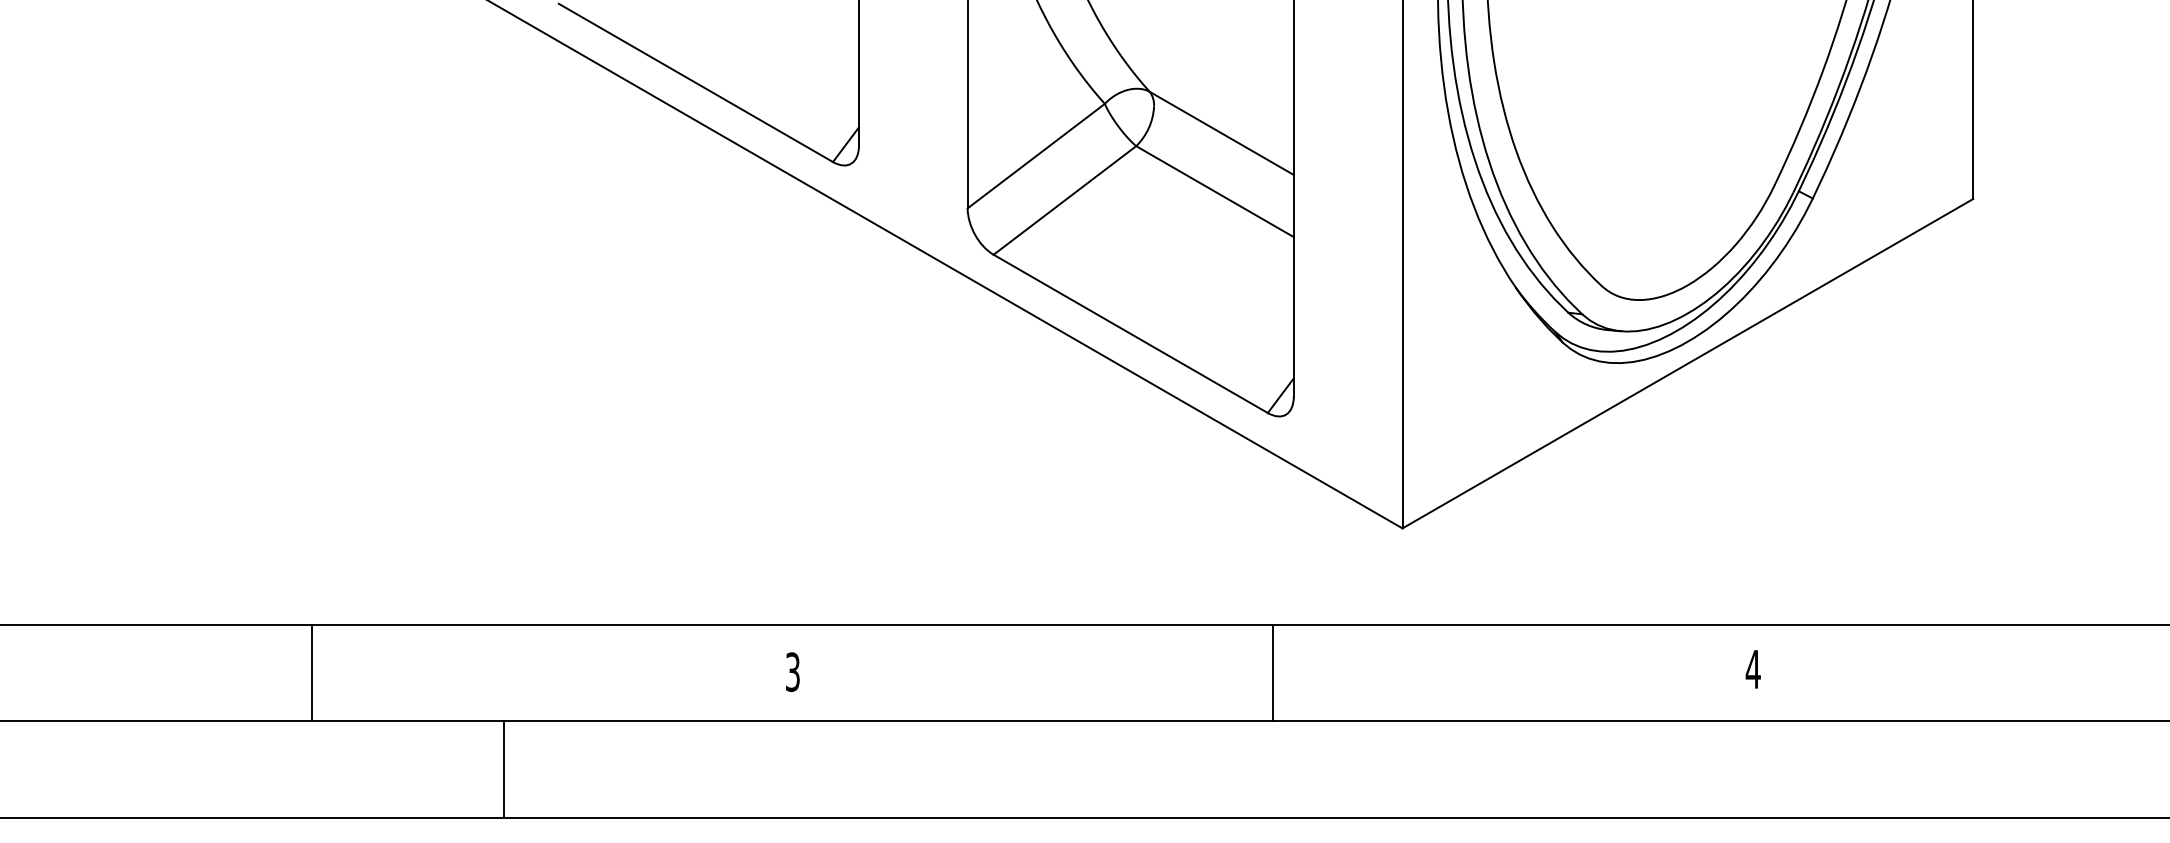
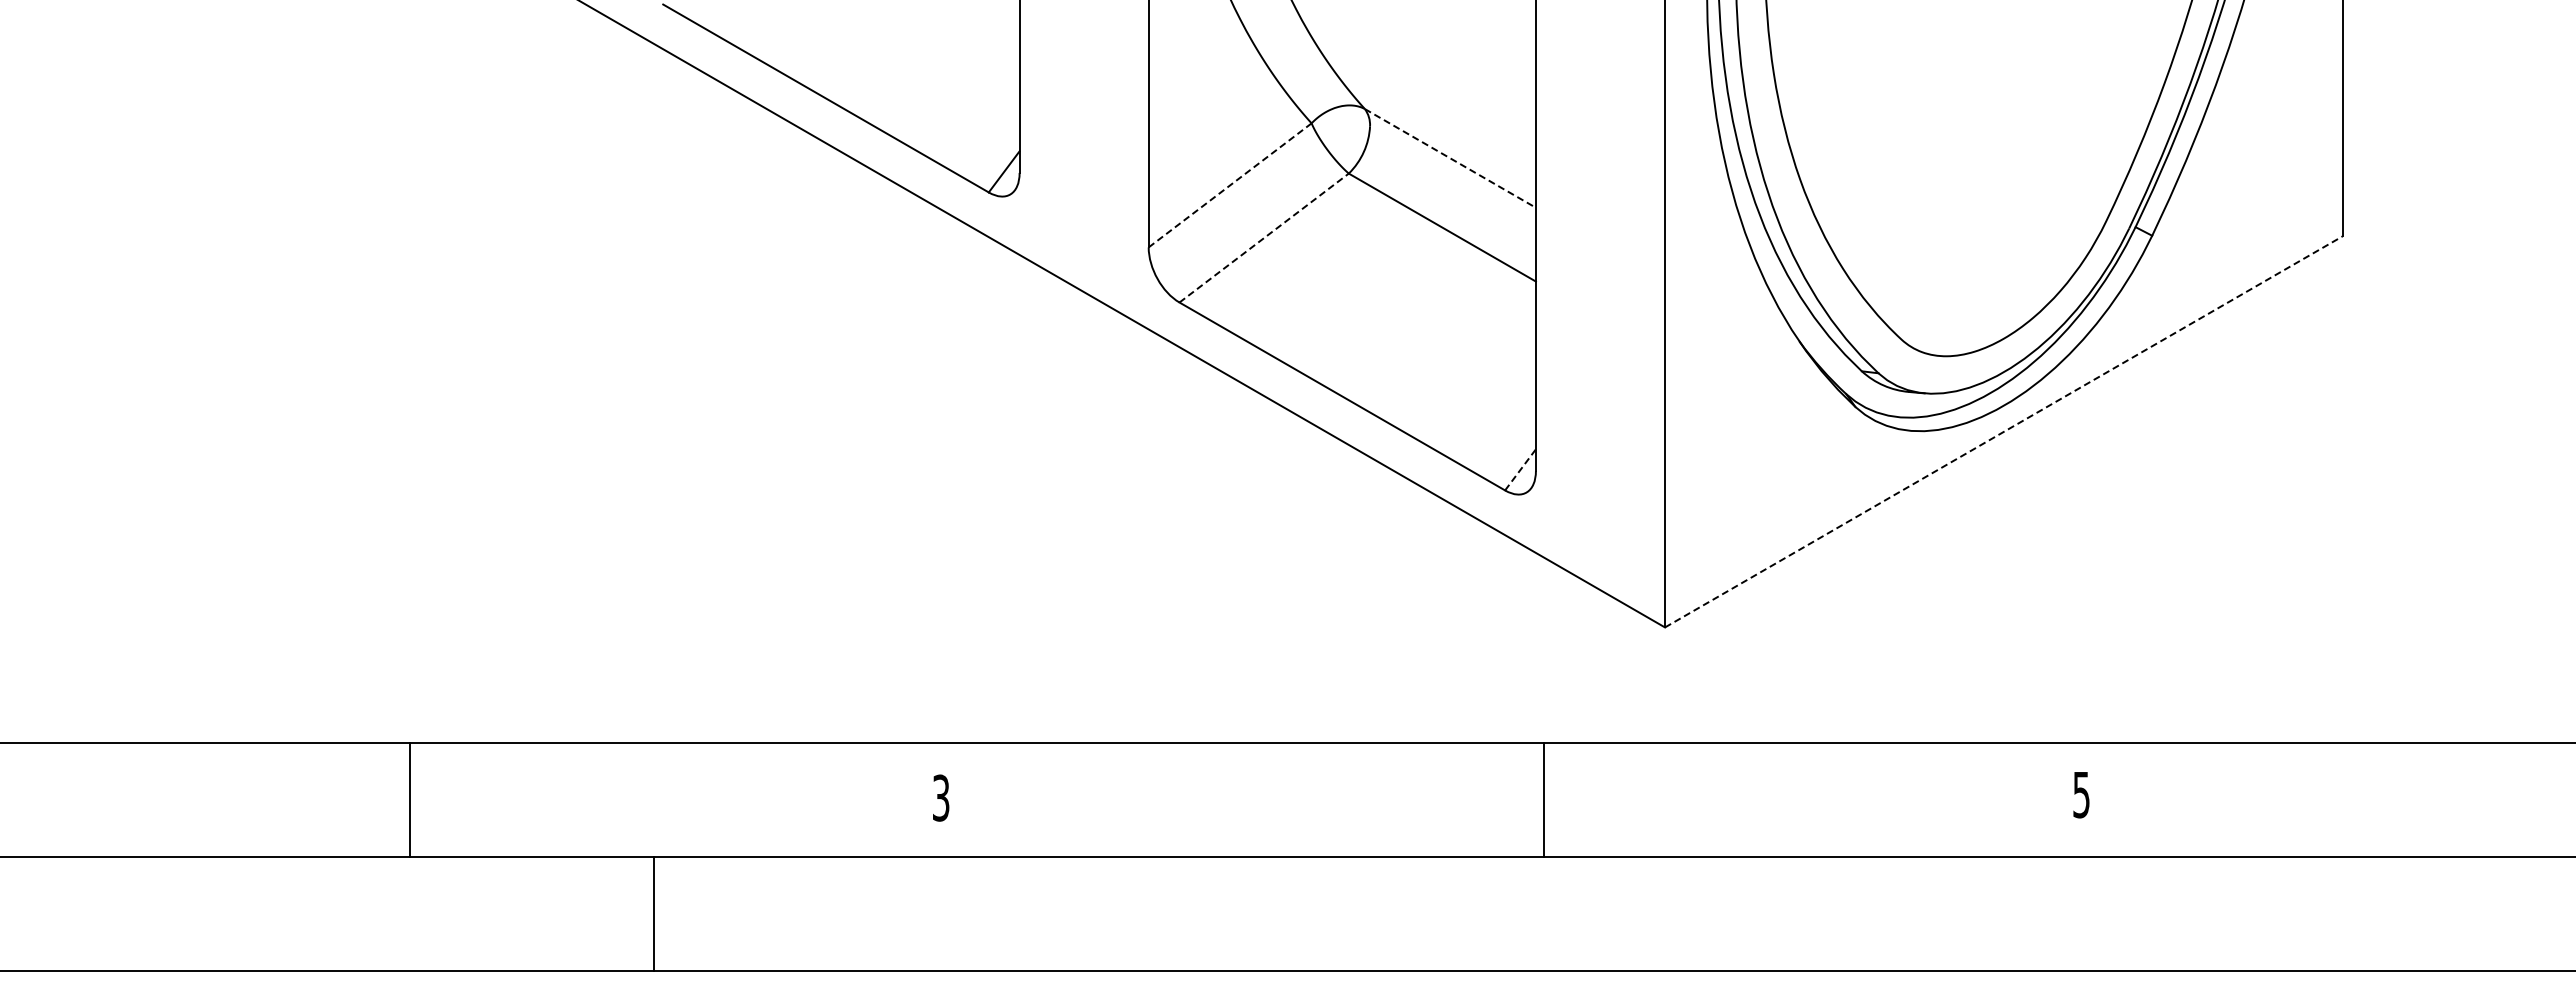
line: (1221, 133) -> (1450, 158), solid -> dashed
line: (1036, 156) -> (1230, 185), solid -> dashed
line: (1065, 200) -> (1264, 237), solid -> dashed
line: (1688, 363) -> (2004, 431), solid -> dashed
line: (1280, 395) -> (1520, 469), solid -> dashed
text: (1753, 669) -> (2081, 795), 4 -> 5
line: (311, 673) -> (409, 799), moved
line: (1272, 673) -> (1543, 799), moved
line: (503, 769) -> (653, 913), moved

